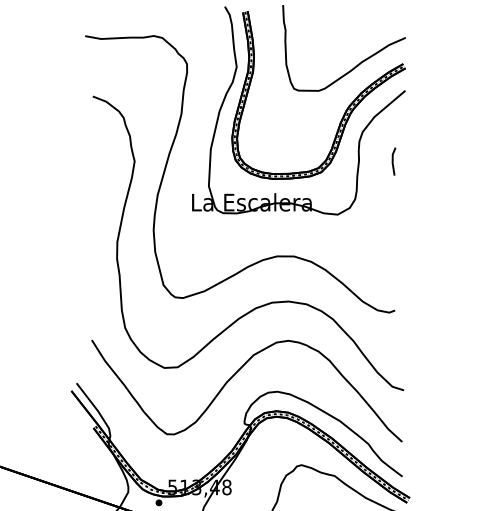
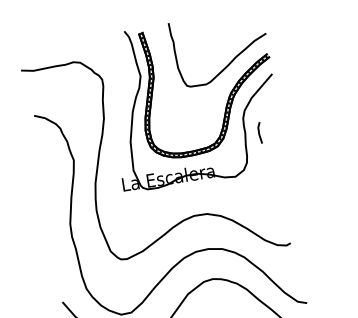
line: (393, 161) -> (259, 132), moved

